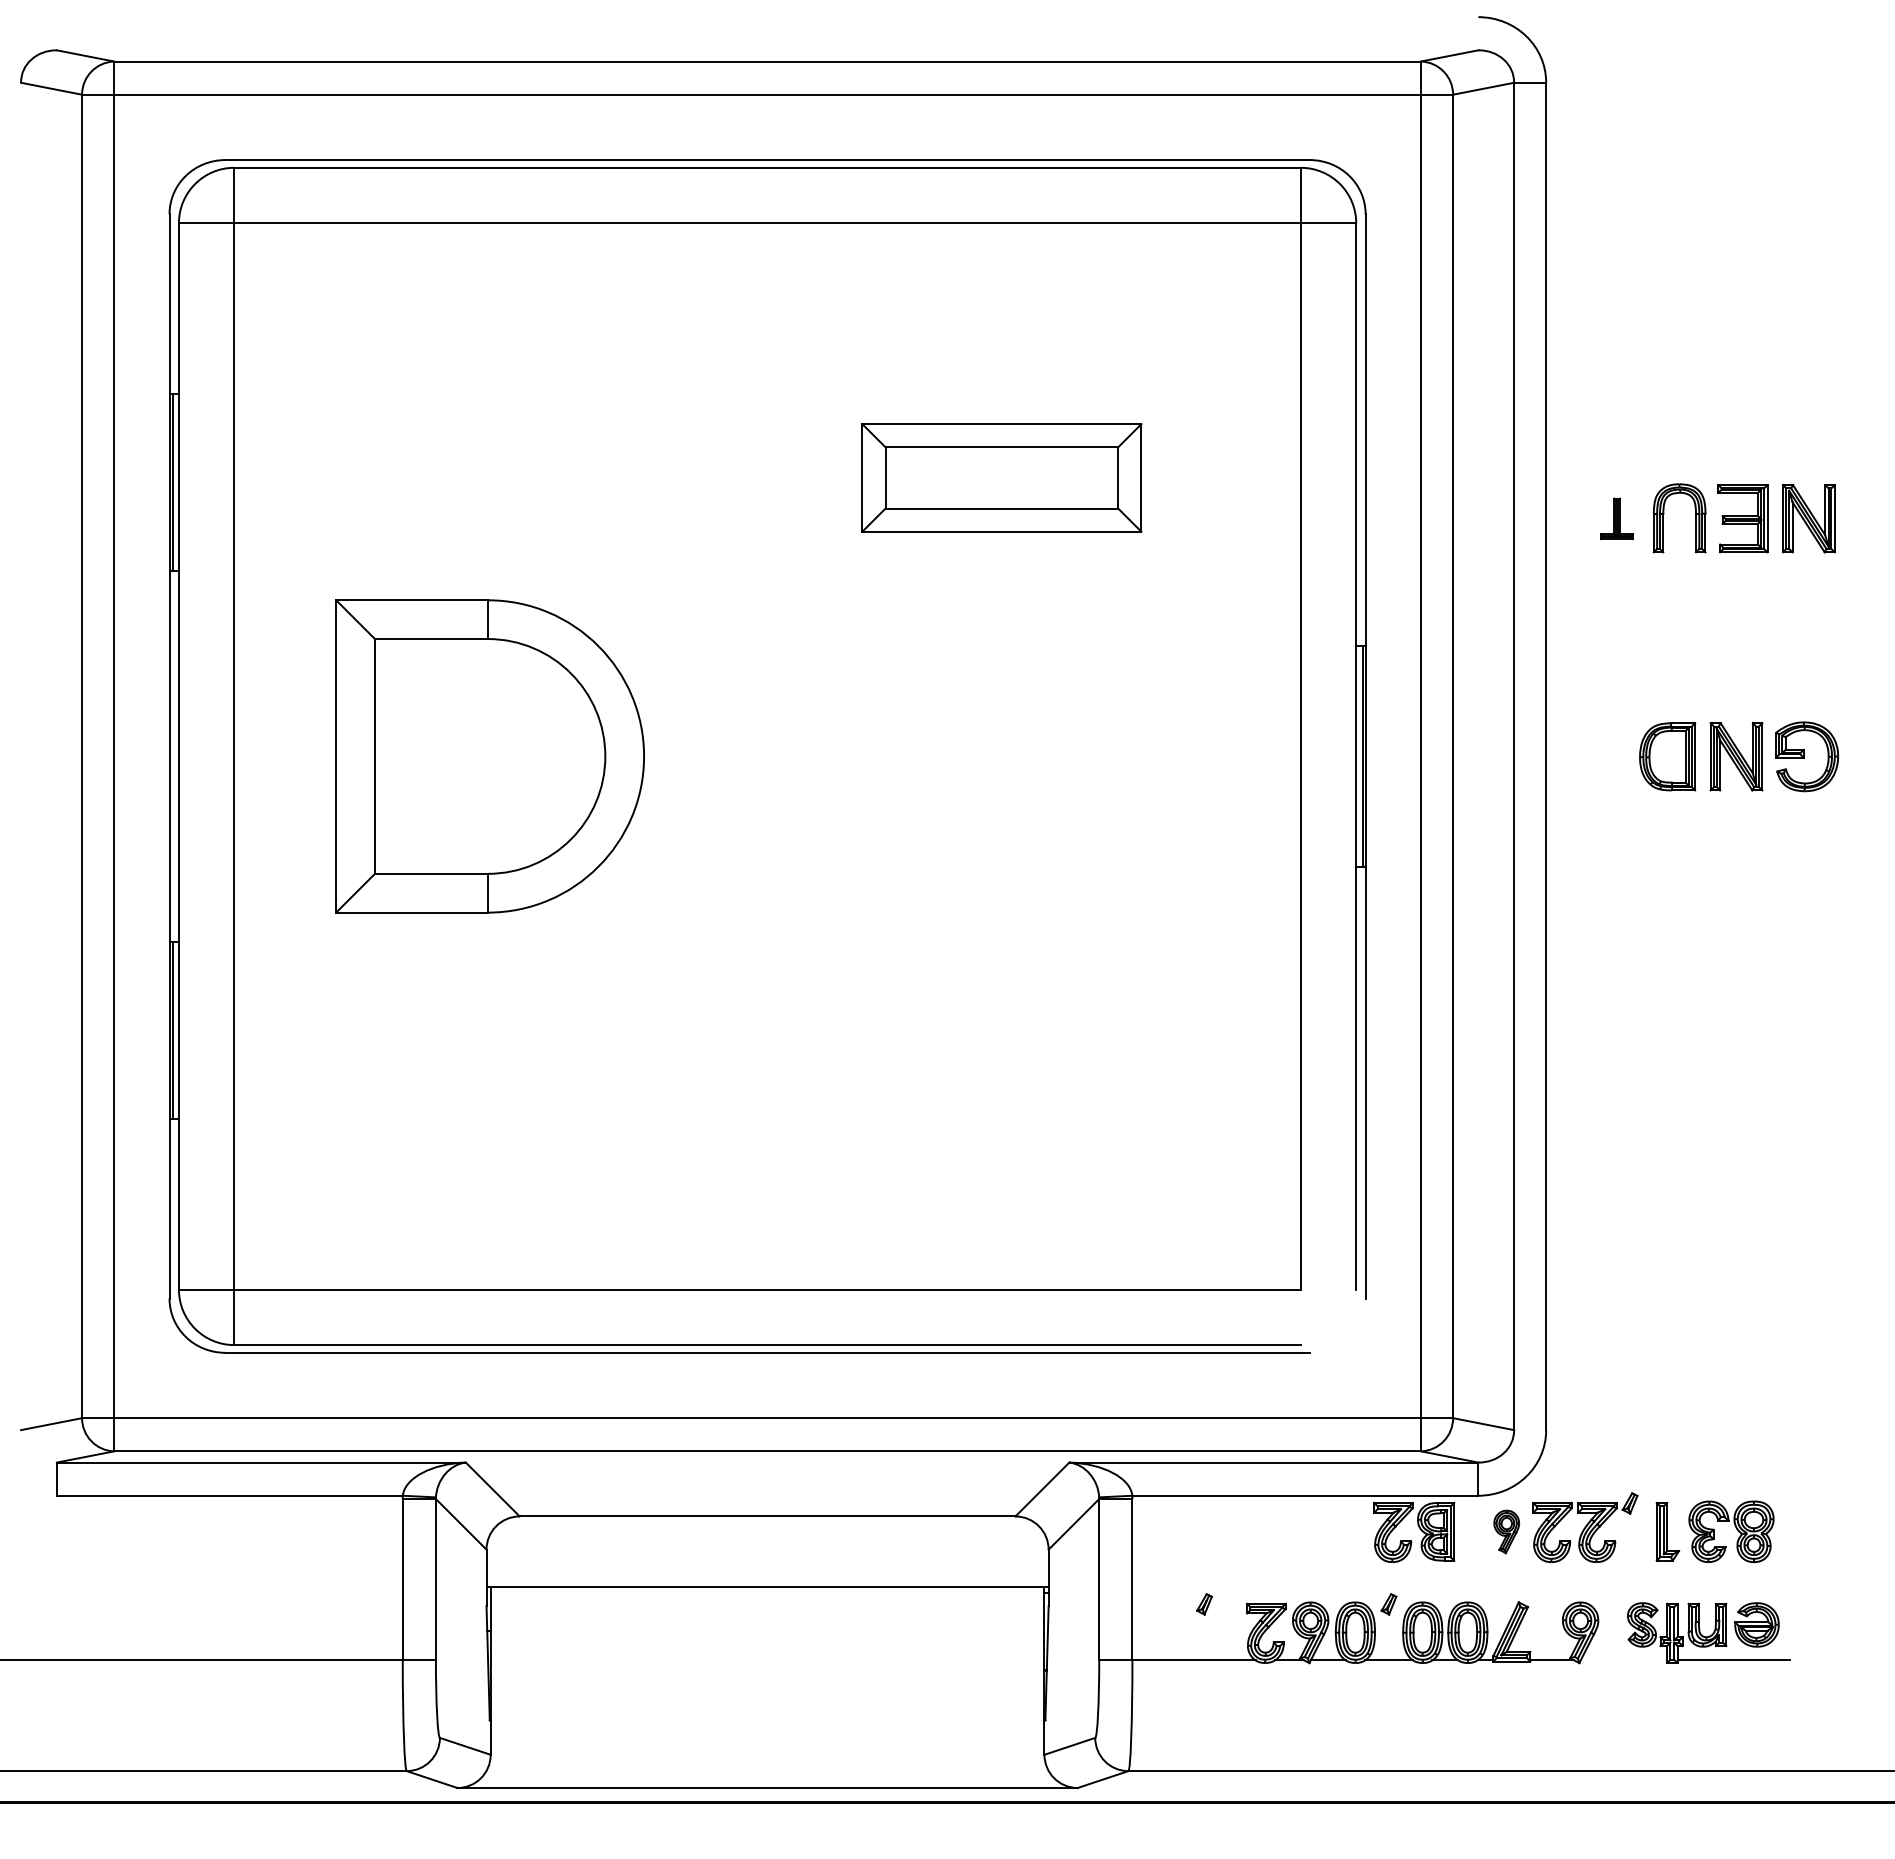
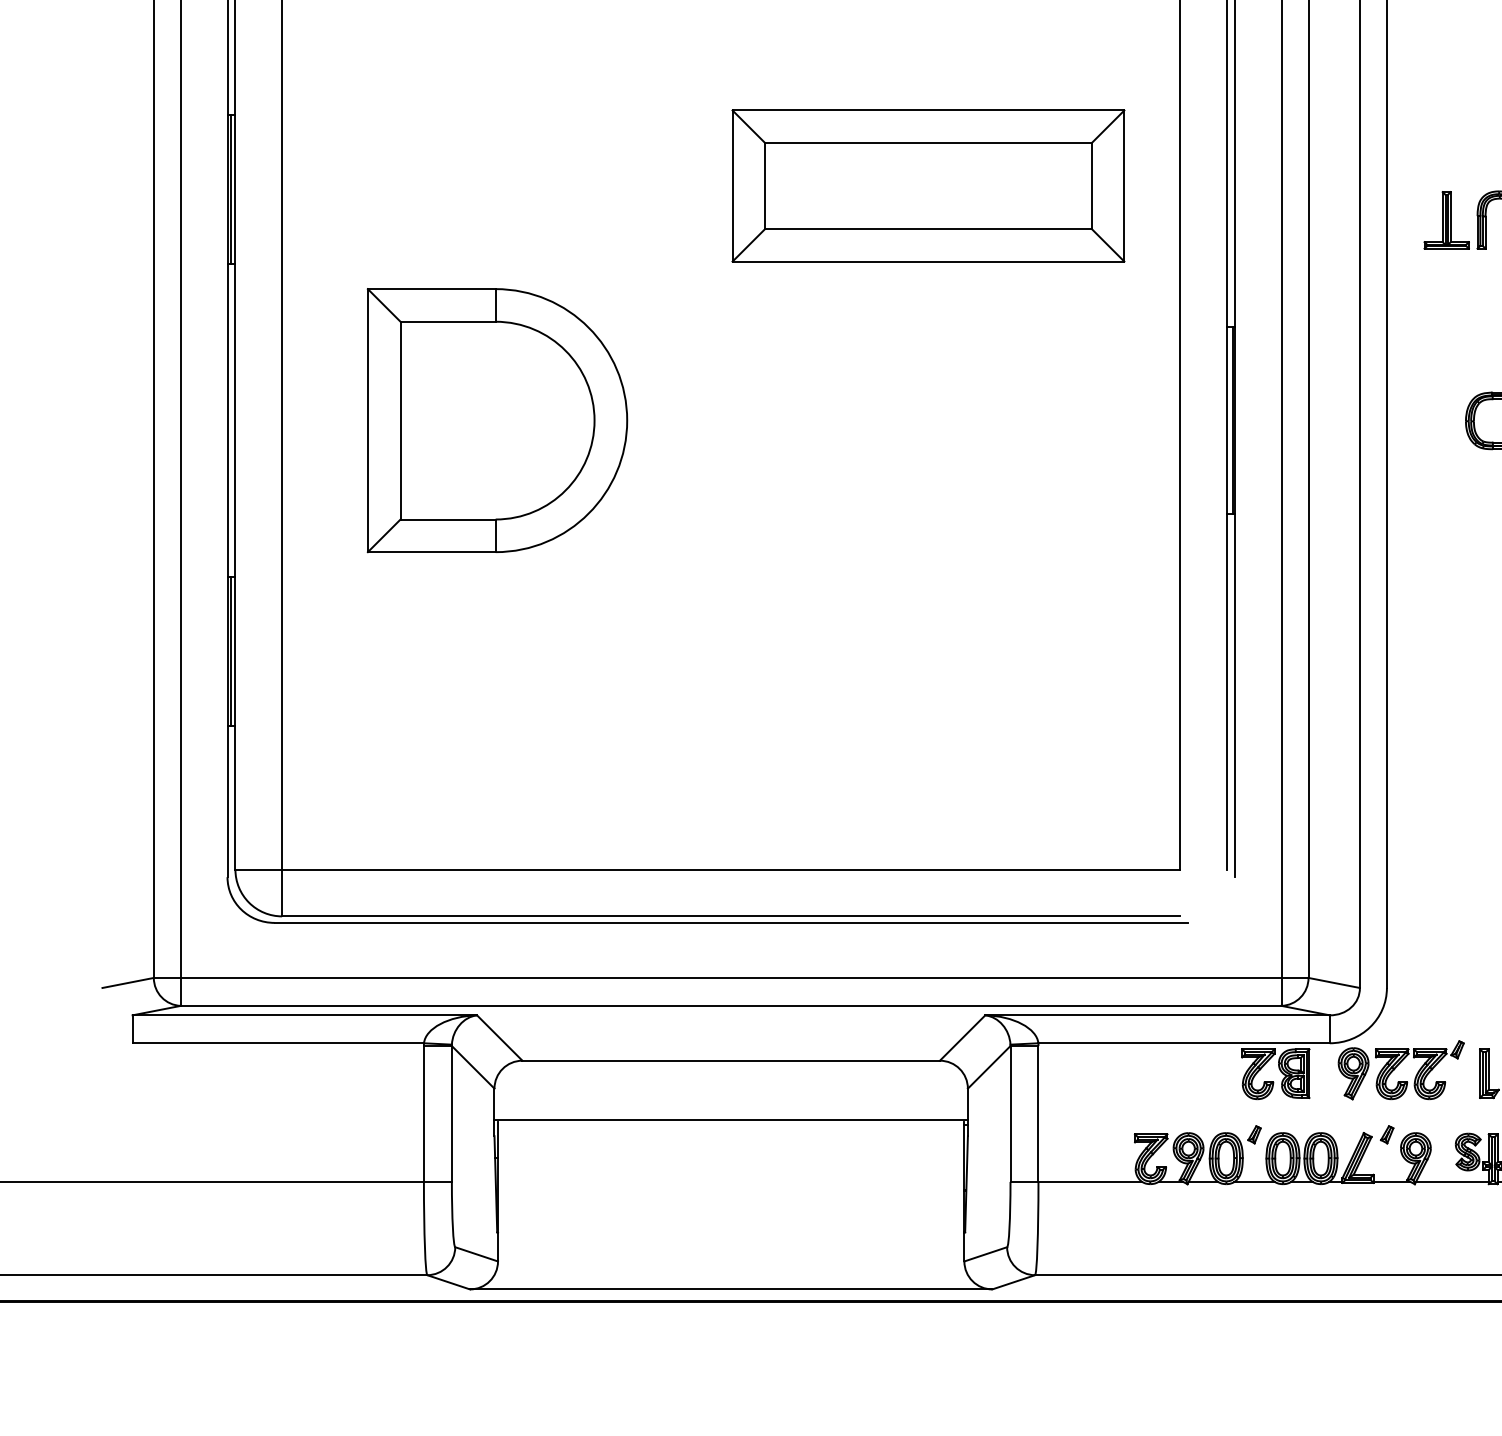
part: (1001, 477) -> (928, 185), size x1.67
part: (1616, 518) -> (1446, 220), size x1.67
part: (1506, 1531) -> (1353, 1073), size x1.43
part: (1204, 1604) -> (1387, 1134), moved
line: (1623, 1660) -> (1452, 1182), added

